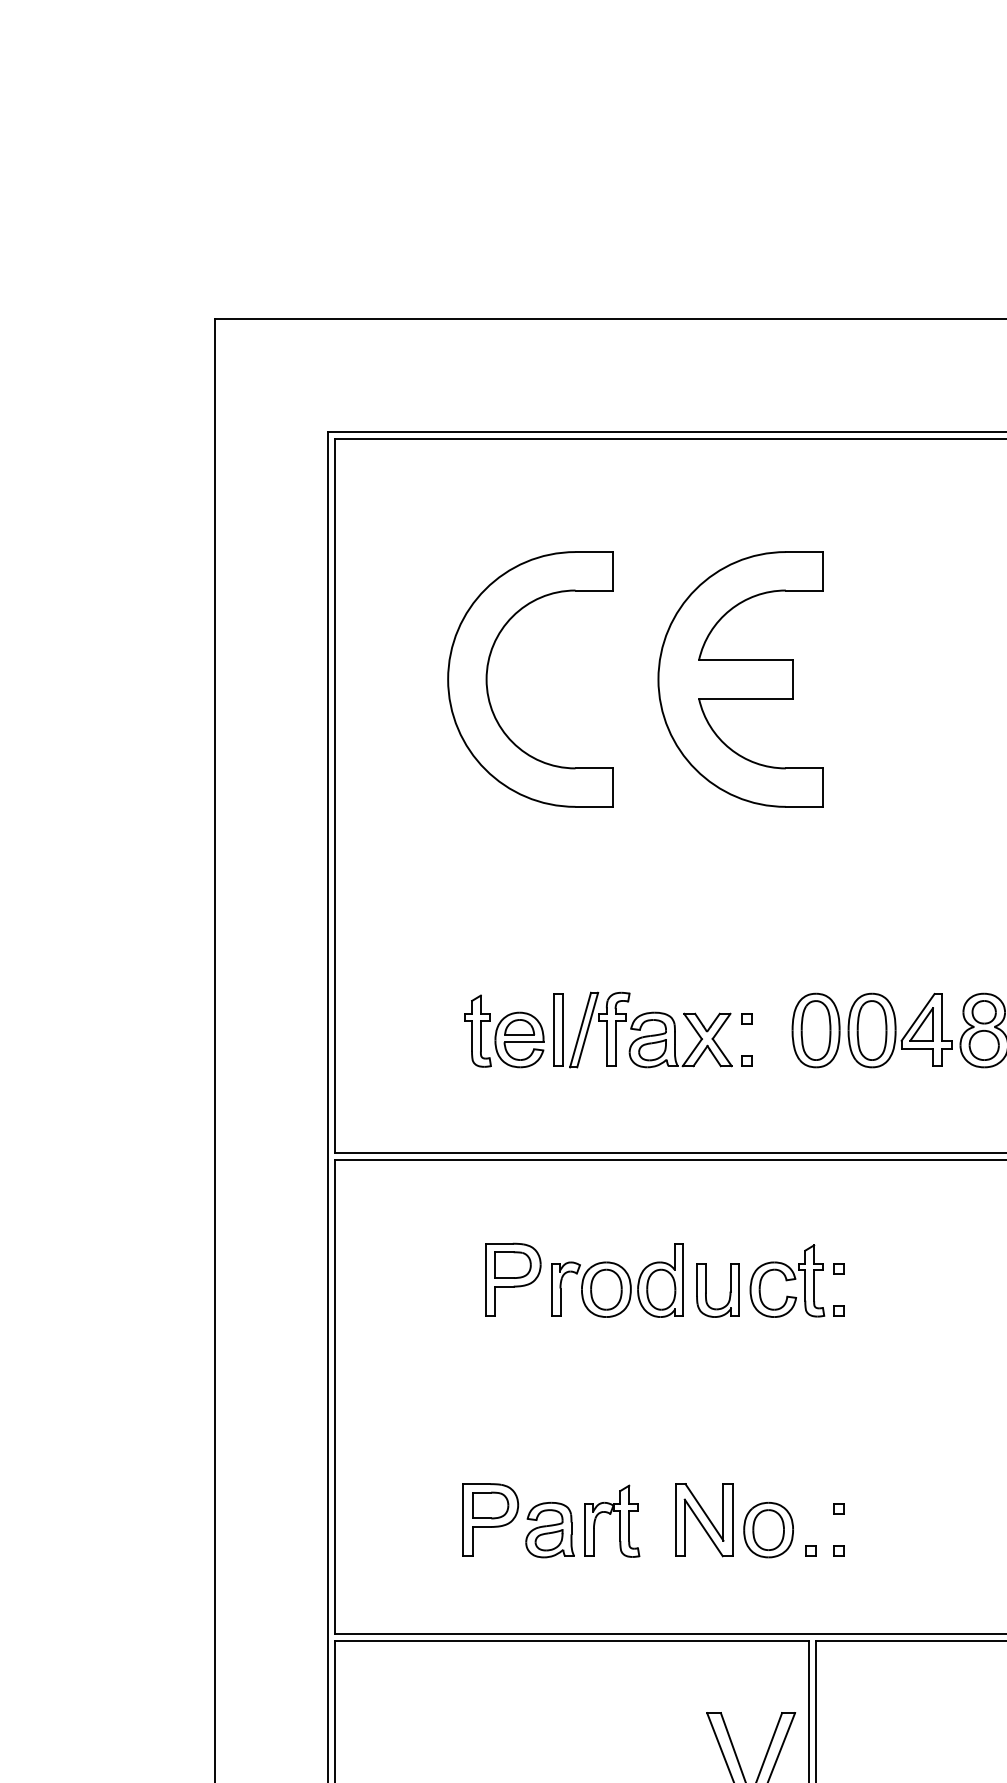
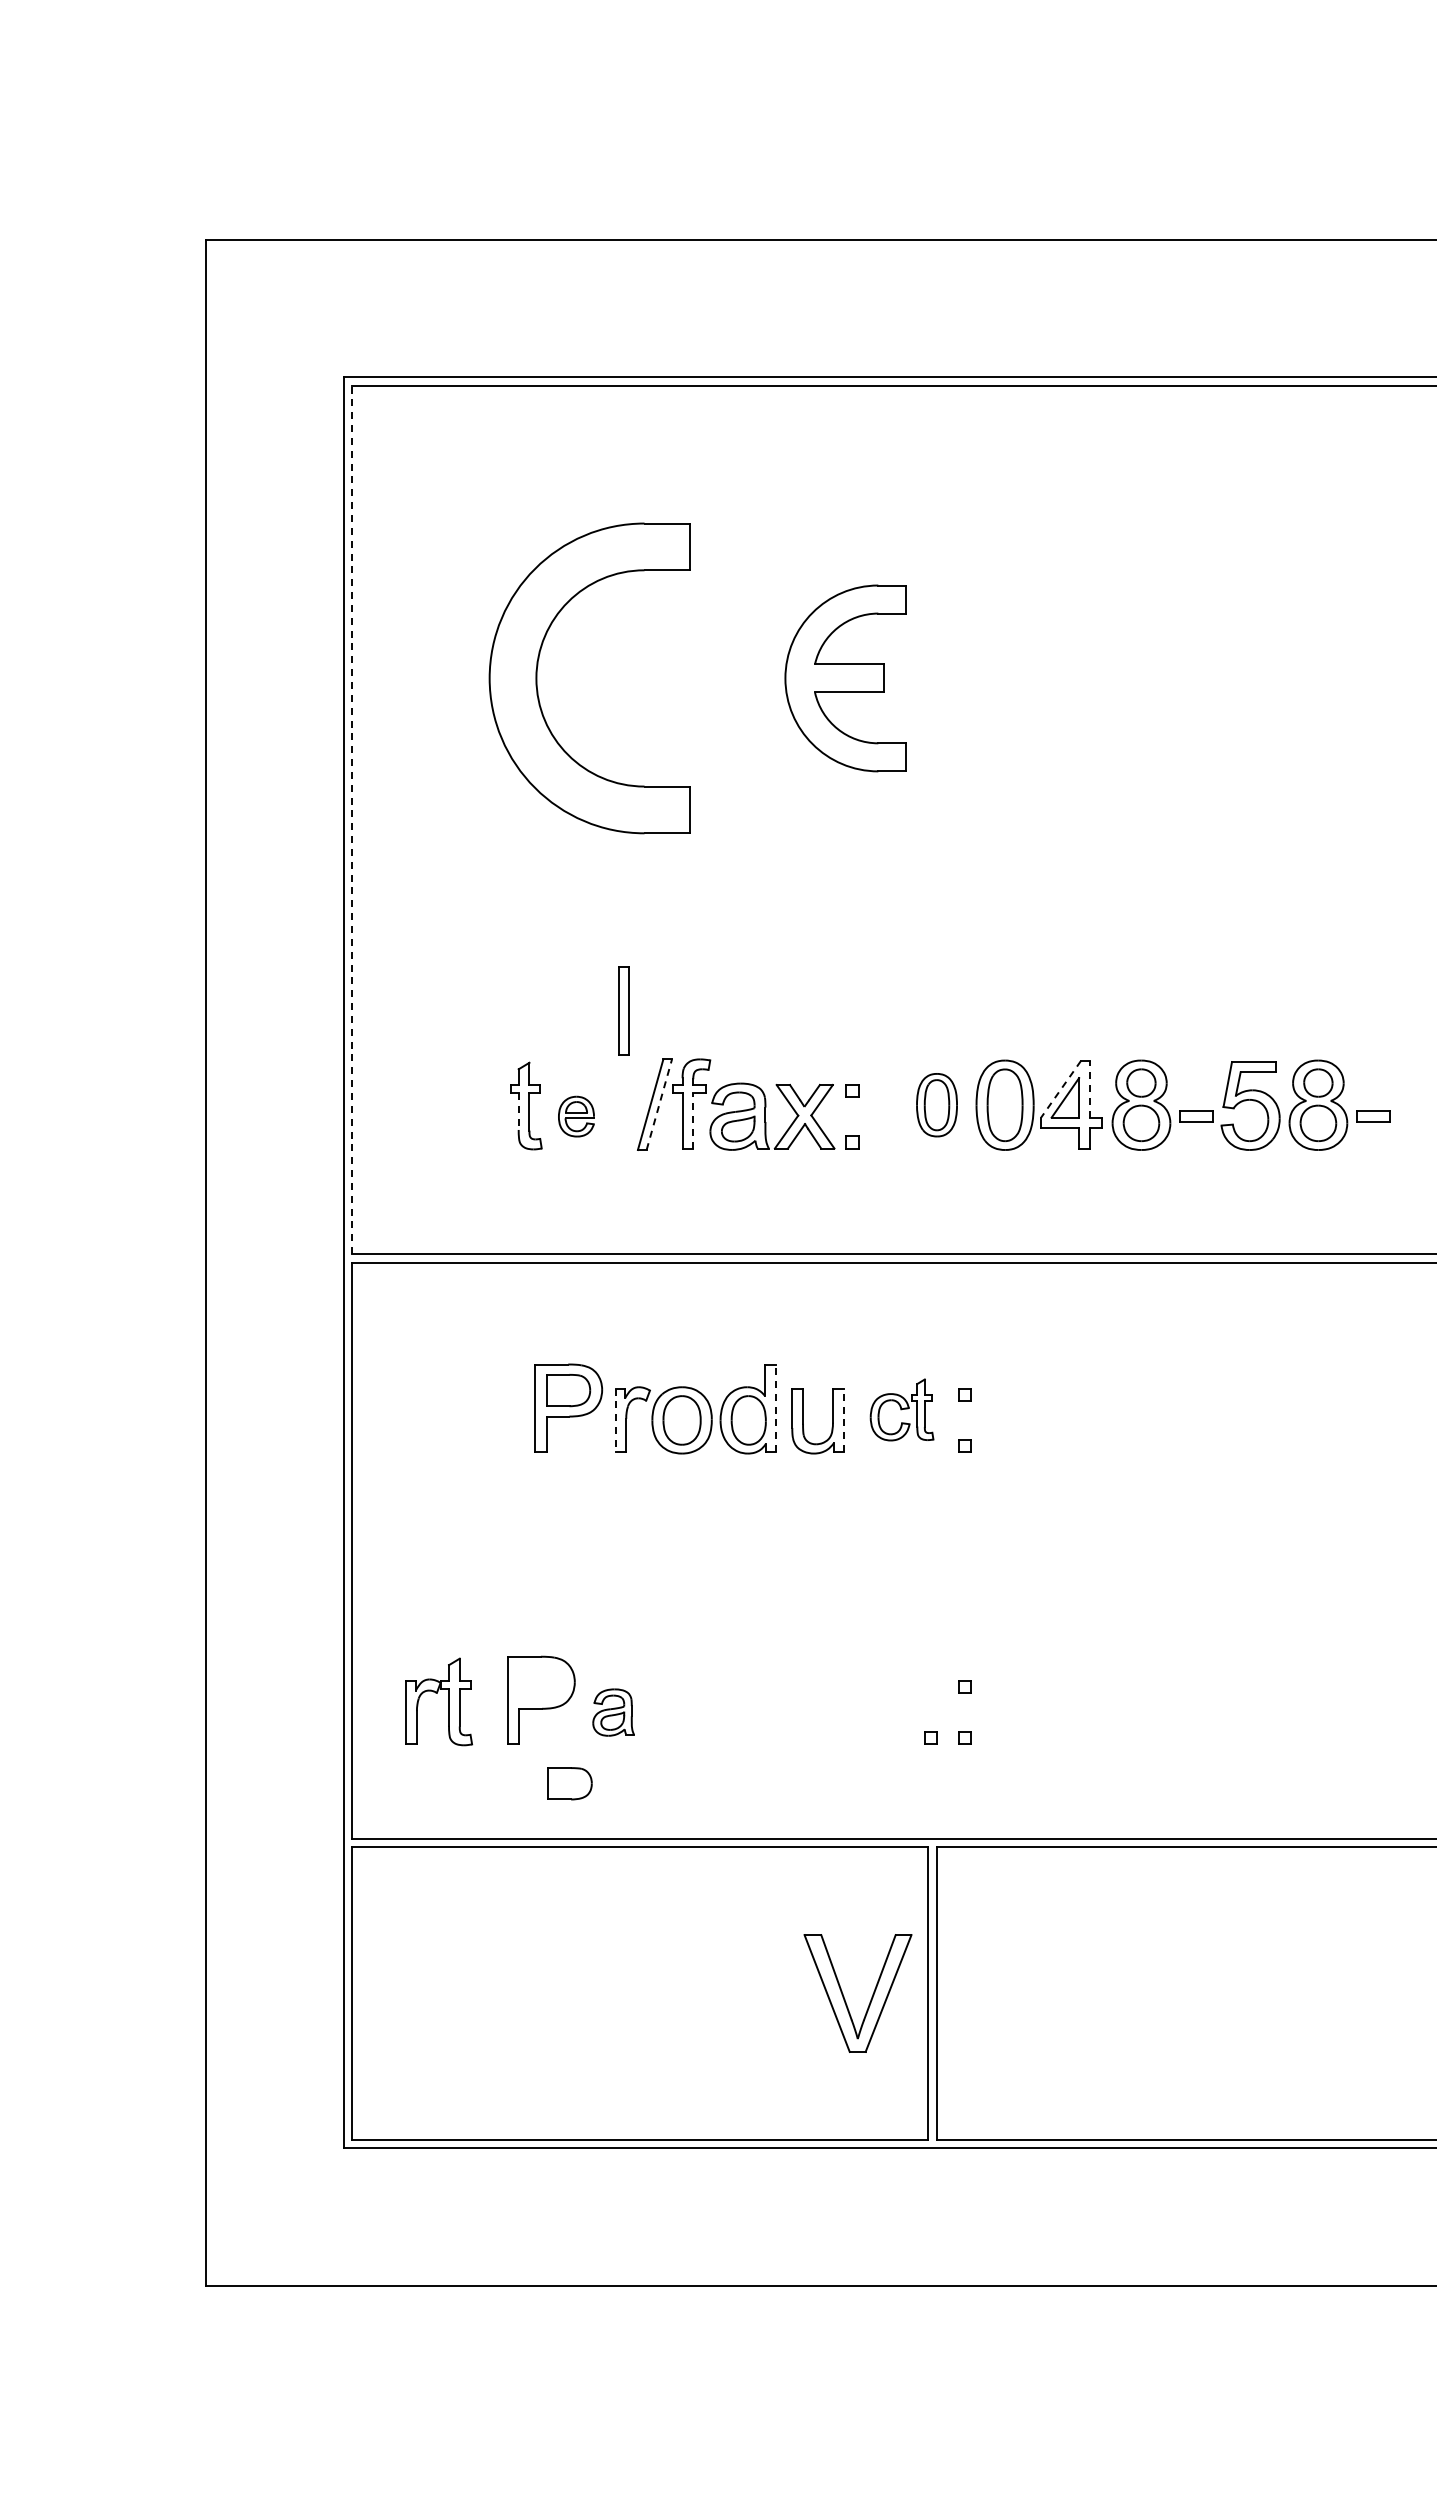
part: (740, 679) -> (845, 678), size x0.6
line: (335, 796) -> (352, 820), solid -> dashed
line: (941, 1016) -> (1089, 1088), solid -> dashed
line: (918, 1017) -> (1061, 1089), solid -> dashed
part: (558, 1029) -> (623, 1010), moved
line: (587, 1029) -> (659, 1104), solid -> dashed
part: (815, 1029) -> (936, 1104), size x0.7
line: (471, 1036) -> (518, 1112), solid -> dashed
part: (519, 1039) -> (576, 1116), size x0.6
line: (615, 1043) -> (693, 1120), solid -> dashed
line: (683, 1279) -> (775, 1408), solid -> dashed
part: (786, 1280) -> (901, 1409), size x0.7
line: (551, 1289) -> (615, 1420), solid -> dashed
line: (739, 1289) -> (843, 1420), solid -> dashed
part: (489, 1505) -> (569, 1783), moved
part: (610, 1514) -> (437, 1693), moved
part: (703, 1520) -> (800, 1700), removed
part: (550, 1529) -> (613, 1712), size x0.7
part: (767, 1529) -> (878, 1712), removed

